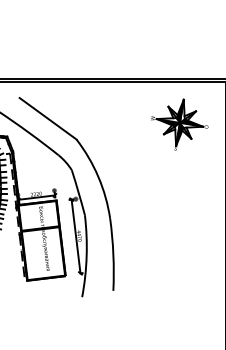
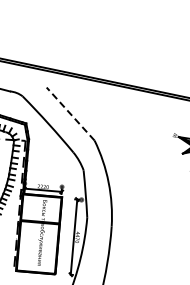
line: (47, 118) -> (70, 113), solid -> dashed

